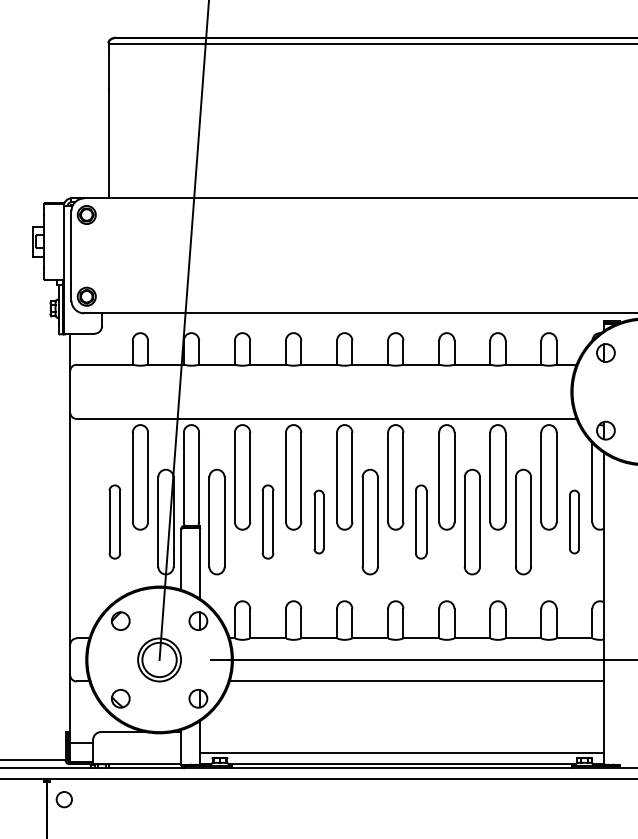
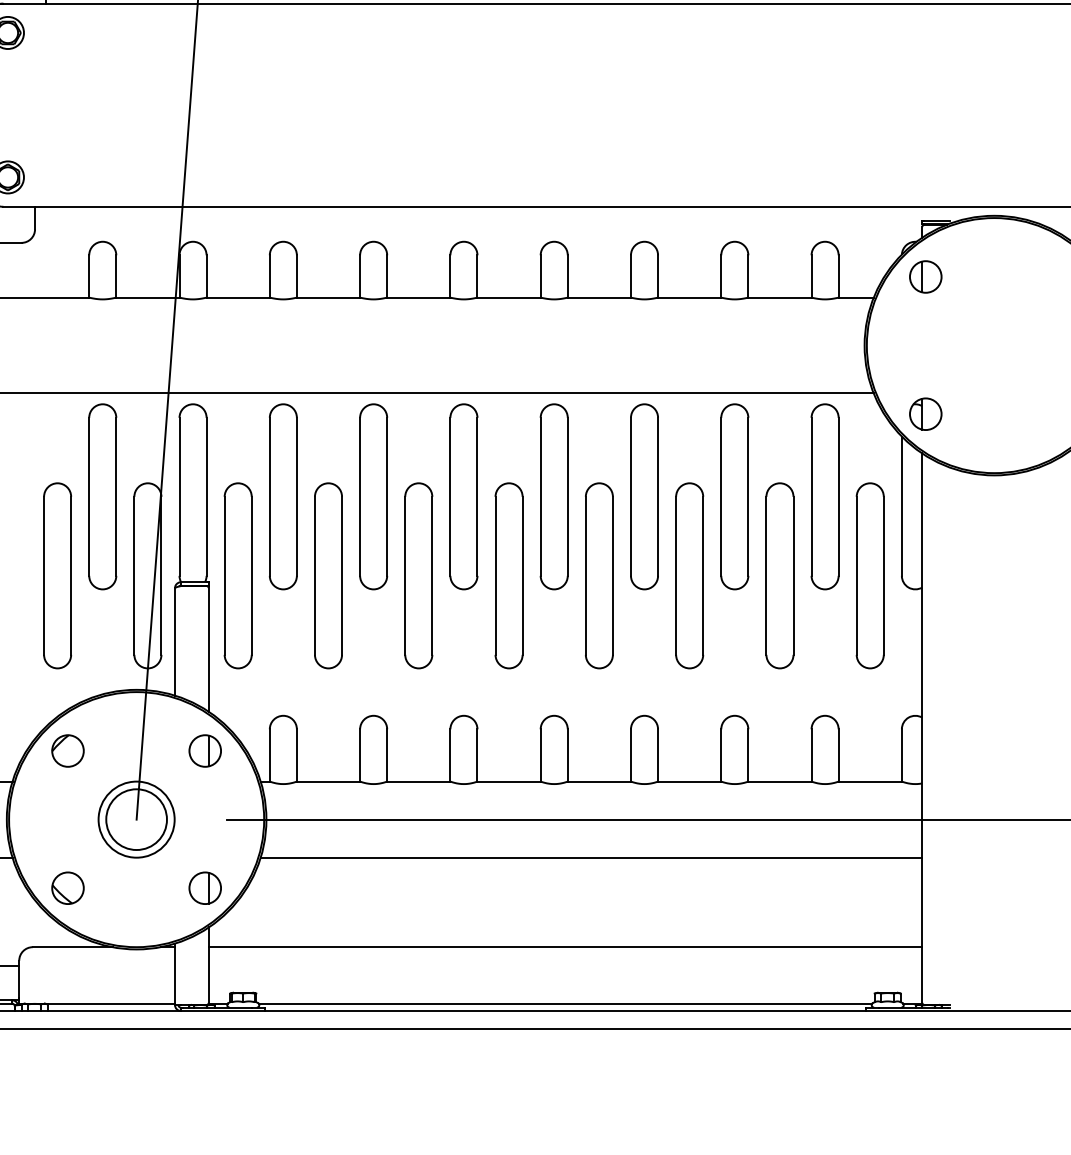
part: (114, 521) -> (56, 574), size x1.43
part: (267, 521) -> (327, 574), size x1.43
part: (318, 521) -> (417, 574), size x1.67
part: (420, 521) -> (597, 574), size x1.43
part: (574, 521) -> (870, 574), size x1.67
line: (401, 753) -> (564, 947), moved

